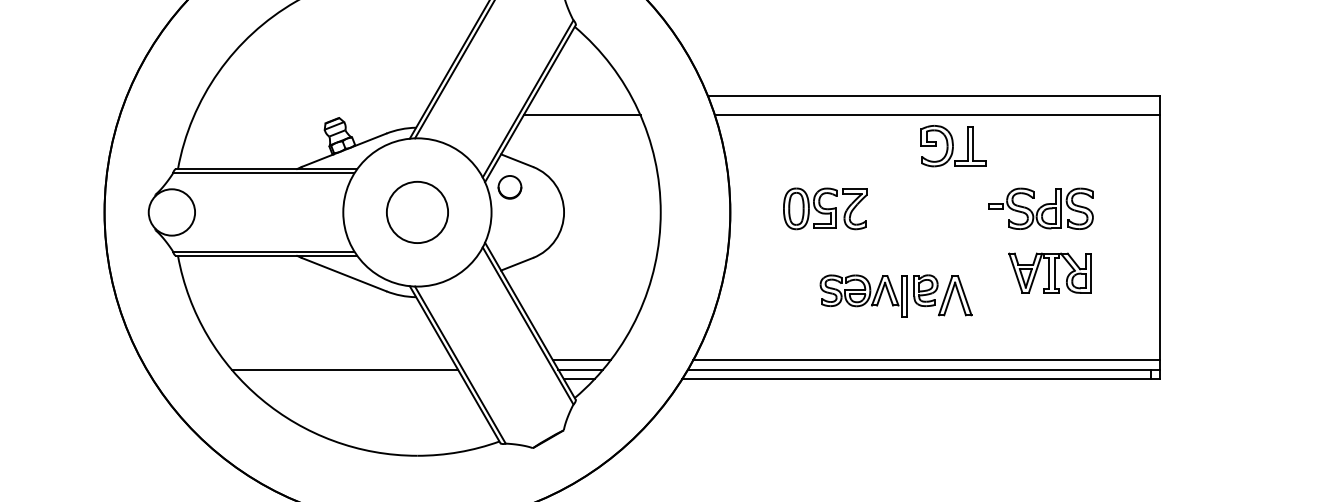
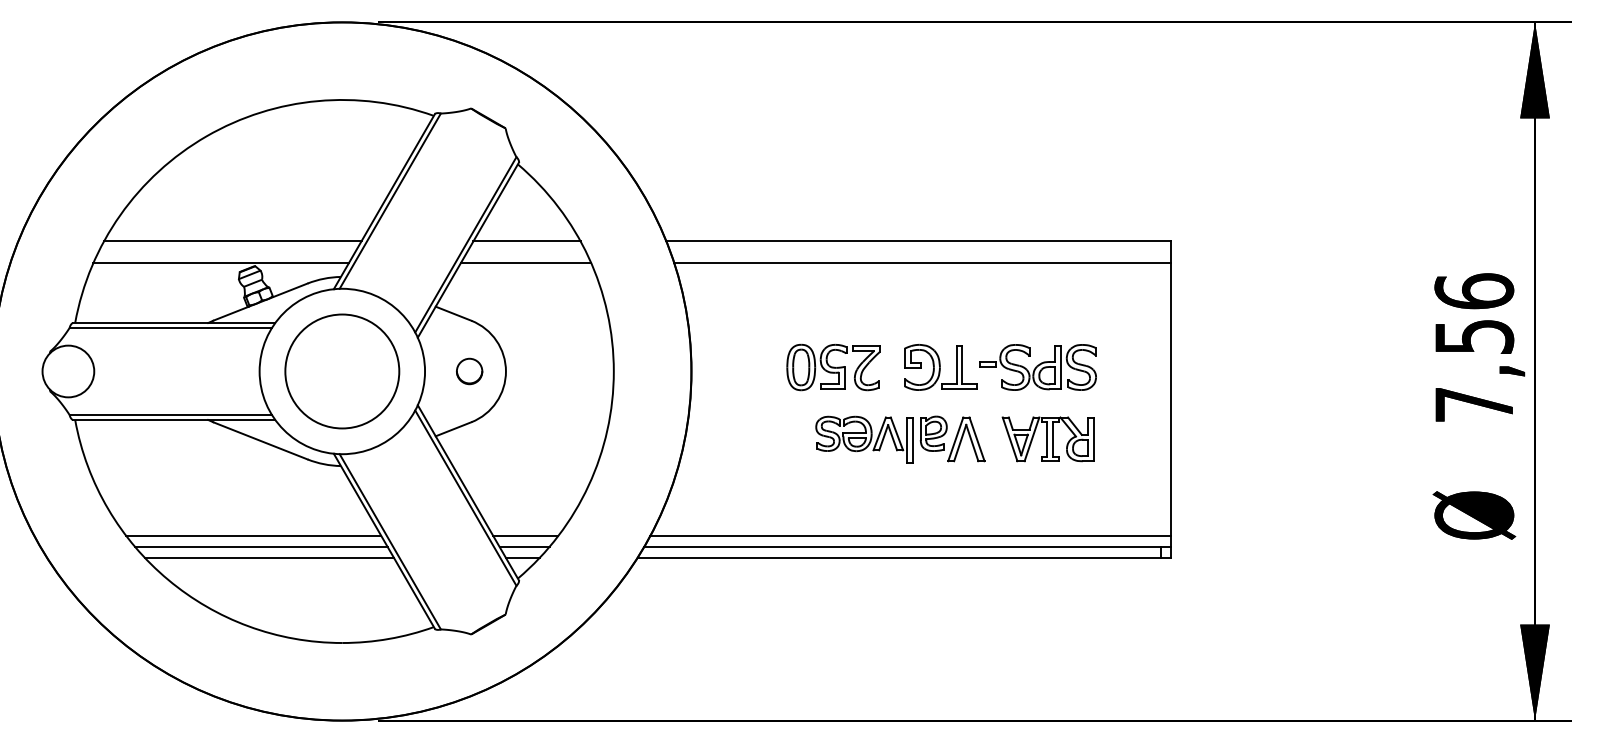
line: (318, 95) -> (232, 241), added
line: (582, 95) -> (526, 241), added
line: (308, 115) -> (220, 263), added
part: (953, 146) -> (940, 367), moved
part: (509, 187) -> (469, 371), moved
part: (825, 208) -> (833, 367), moved
circle: (417, 212) -> (342, 371), size x1.67
part: (896, 295) -> (900, 439), moved
line: (337, 359) -> (253, 535), added
line: (351, 379) -> (268, 557), added

